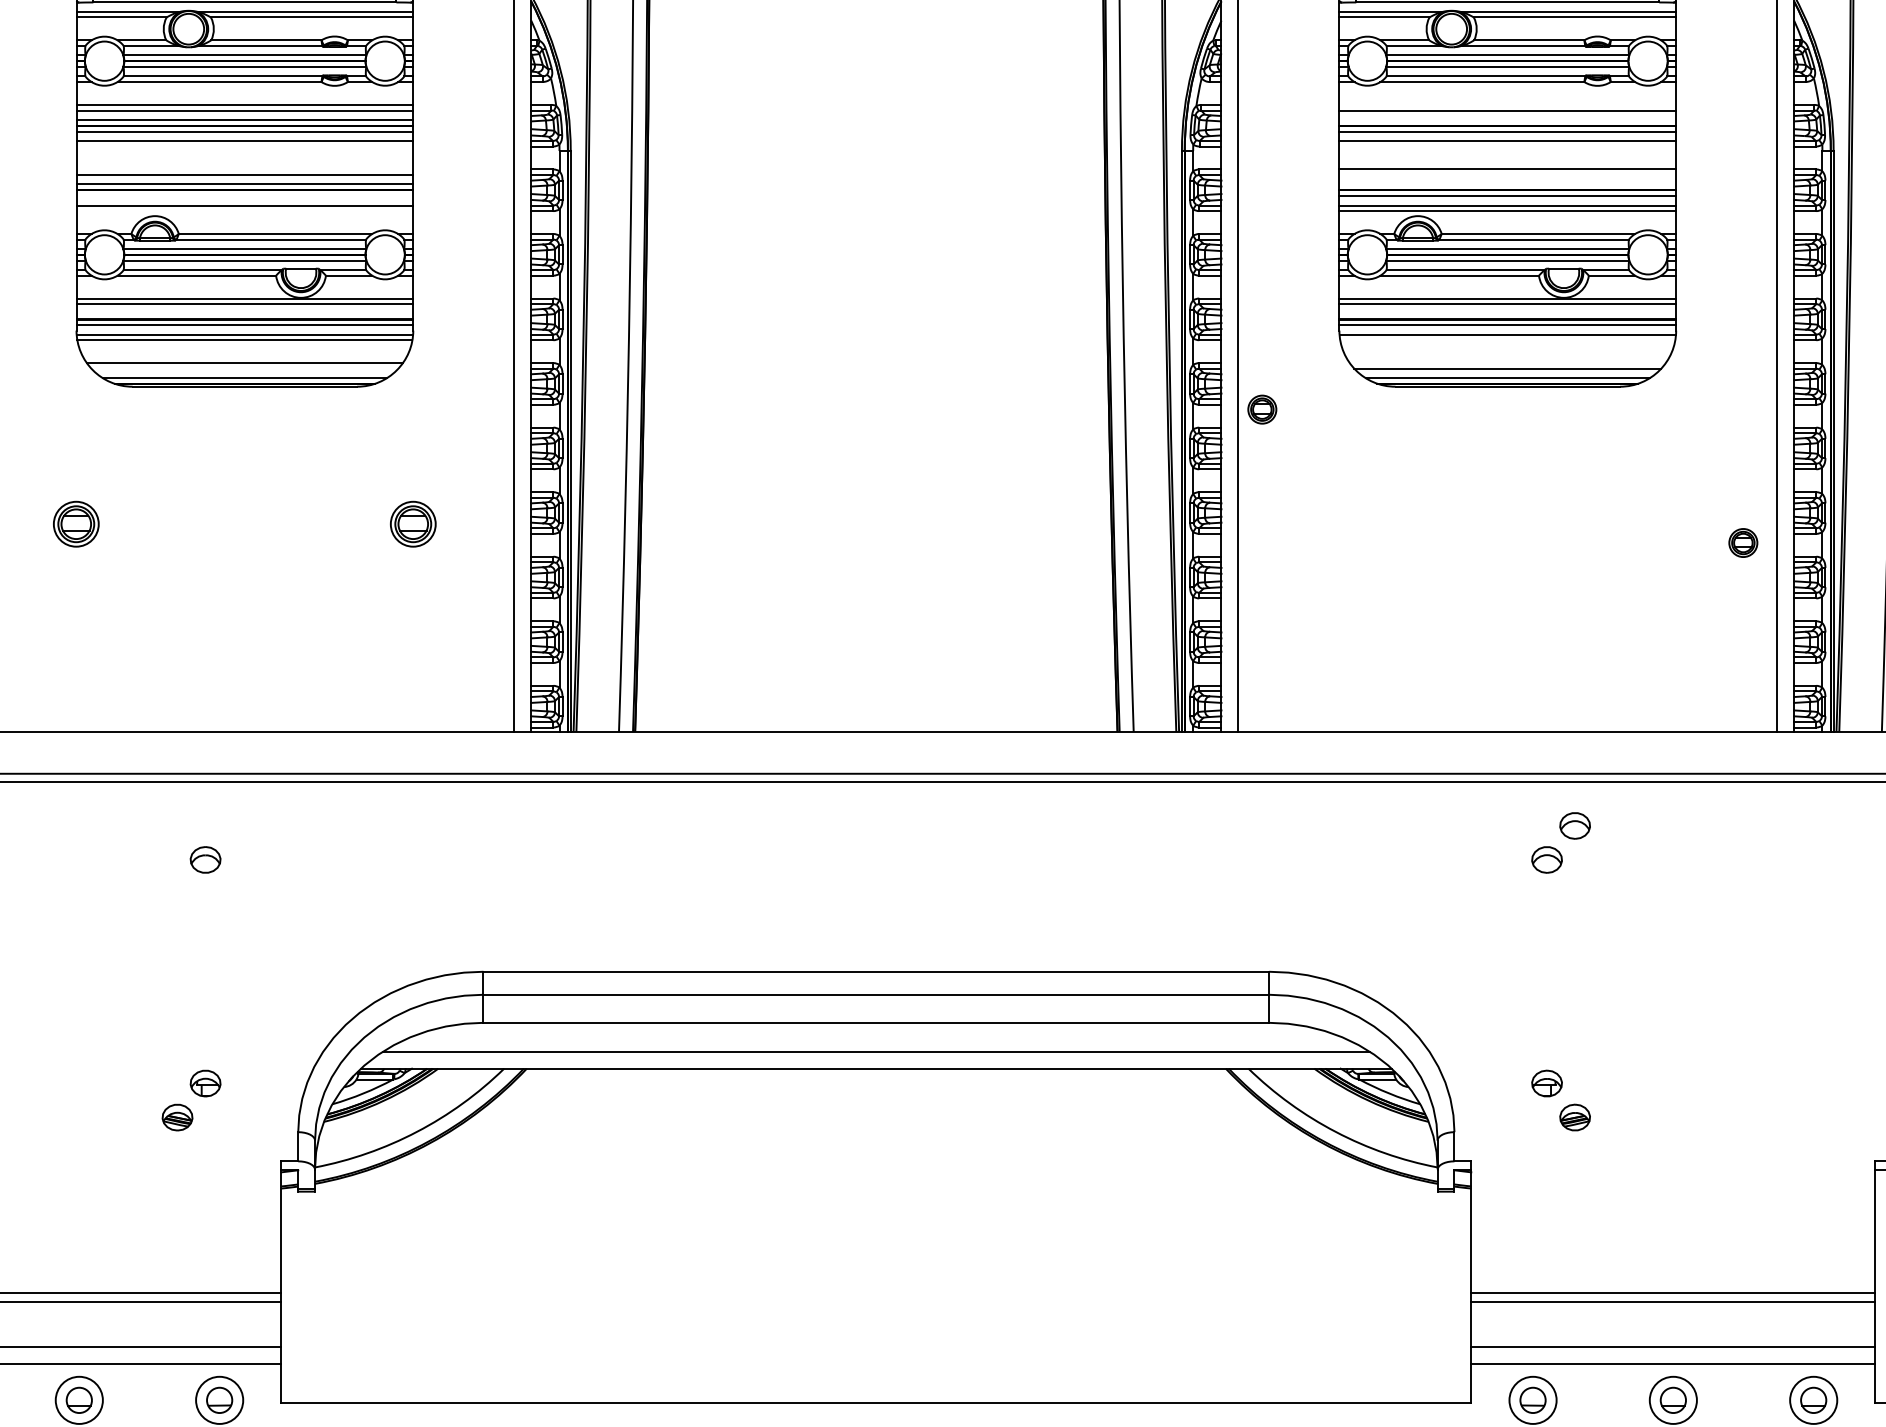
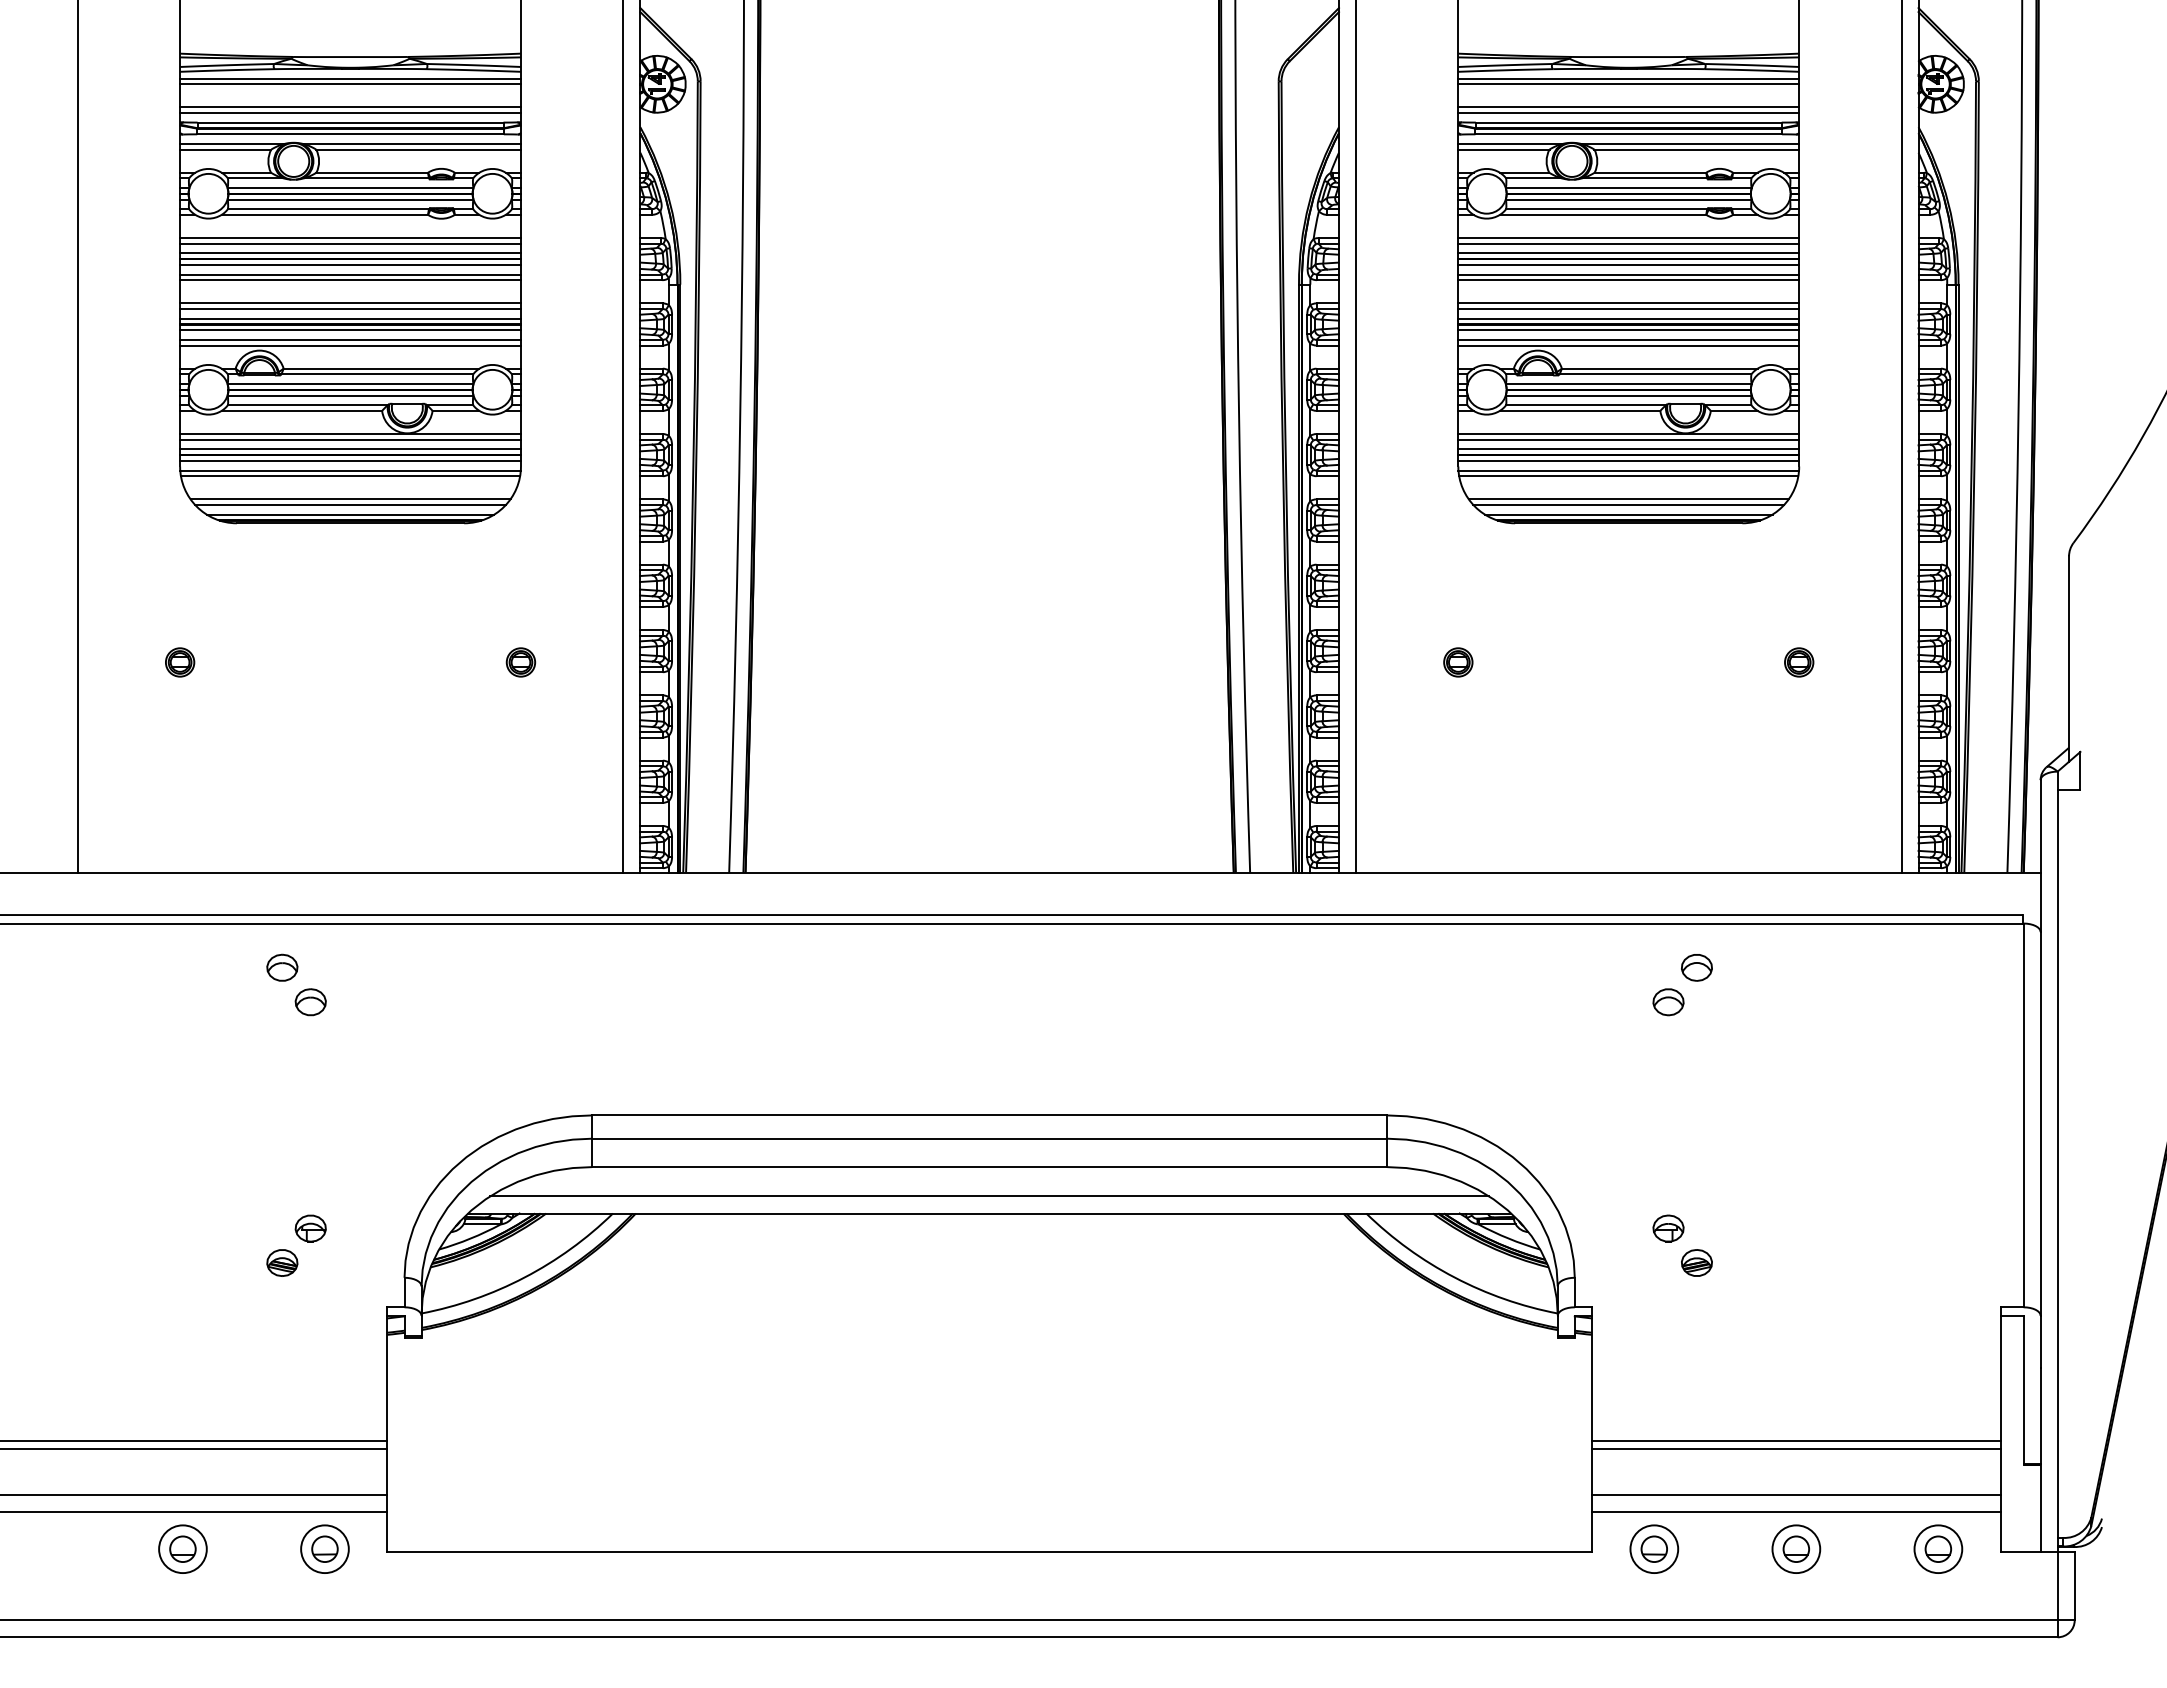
line: (1507, 105) -> (1628, 238), added
line: (1507, 120) -> (1628, 253), added
line: (244, 146) -> (350, 280), added
line: (1507, 146) -> (1628, 280), added
line: (244, 169) -> (350, 303), added
line: (1507, 175) -> (1628, 309), added
line: (1507, 184) -> (1628, 318), added
line: (244, 196) -> (350, 330), added
line: (244, 211) -> (350, 345), added
line: (244, 313) -> (350, 449), added
line: (1507, 313) -> (1628, 449), added
line: (1507, 340) -> (1628, 476), added
line: (1507, 363) -> (1628, 499), added
line: (244, 369) -> (350, 505), added
part: (1262, 409) -> (1458, 662), moved
part: (76, 524) -> (180, 662), size x0.62
part: (412, 524) -> (520, 662), size x0.62
part: (1743, 543) -> (1799, 662), moved
part: (177, 825) -> (282, 967), added

